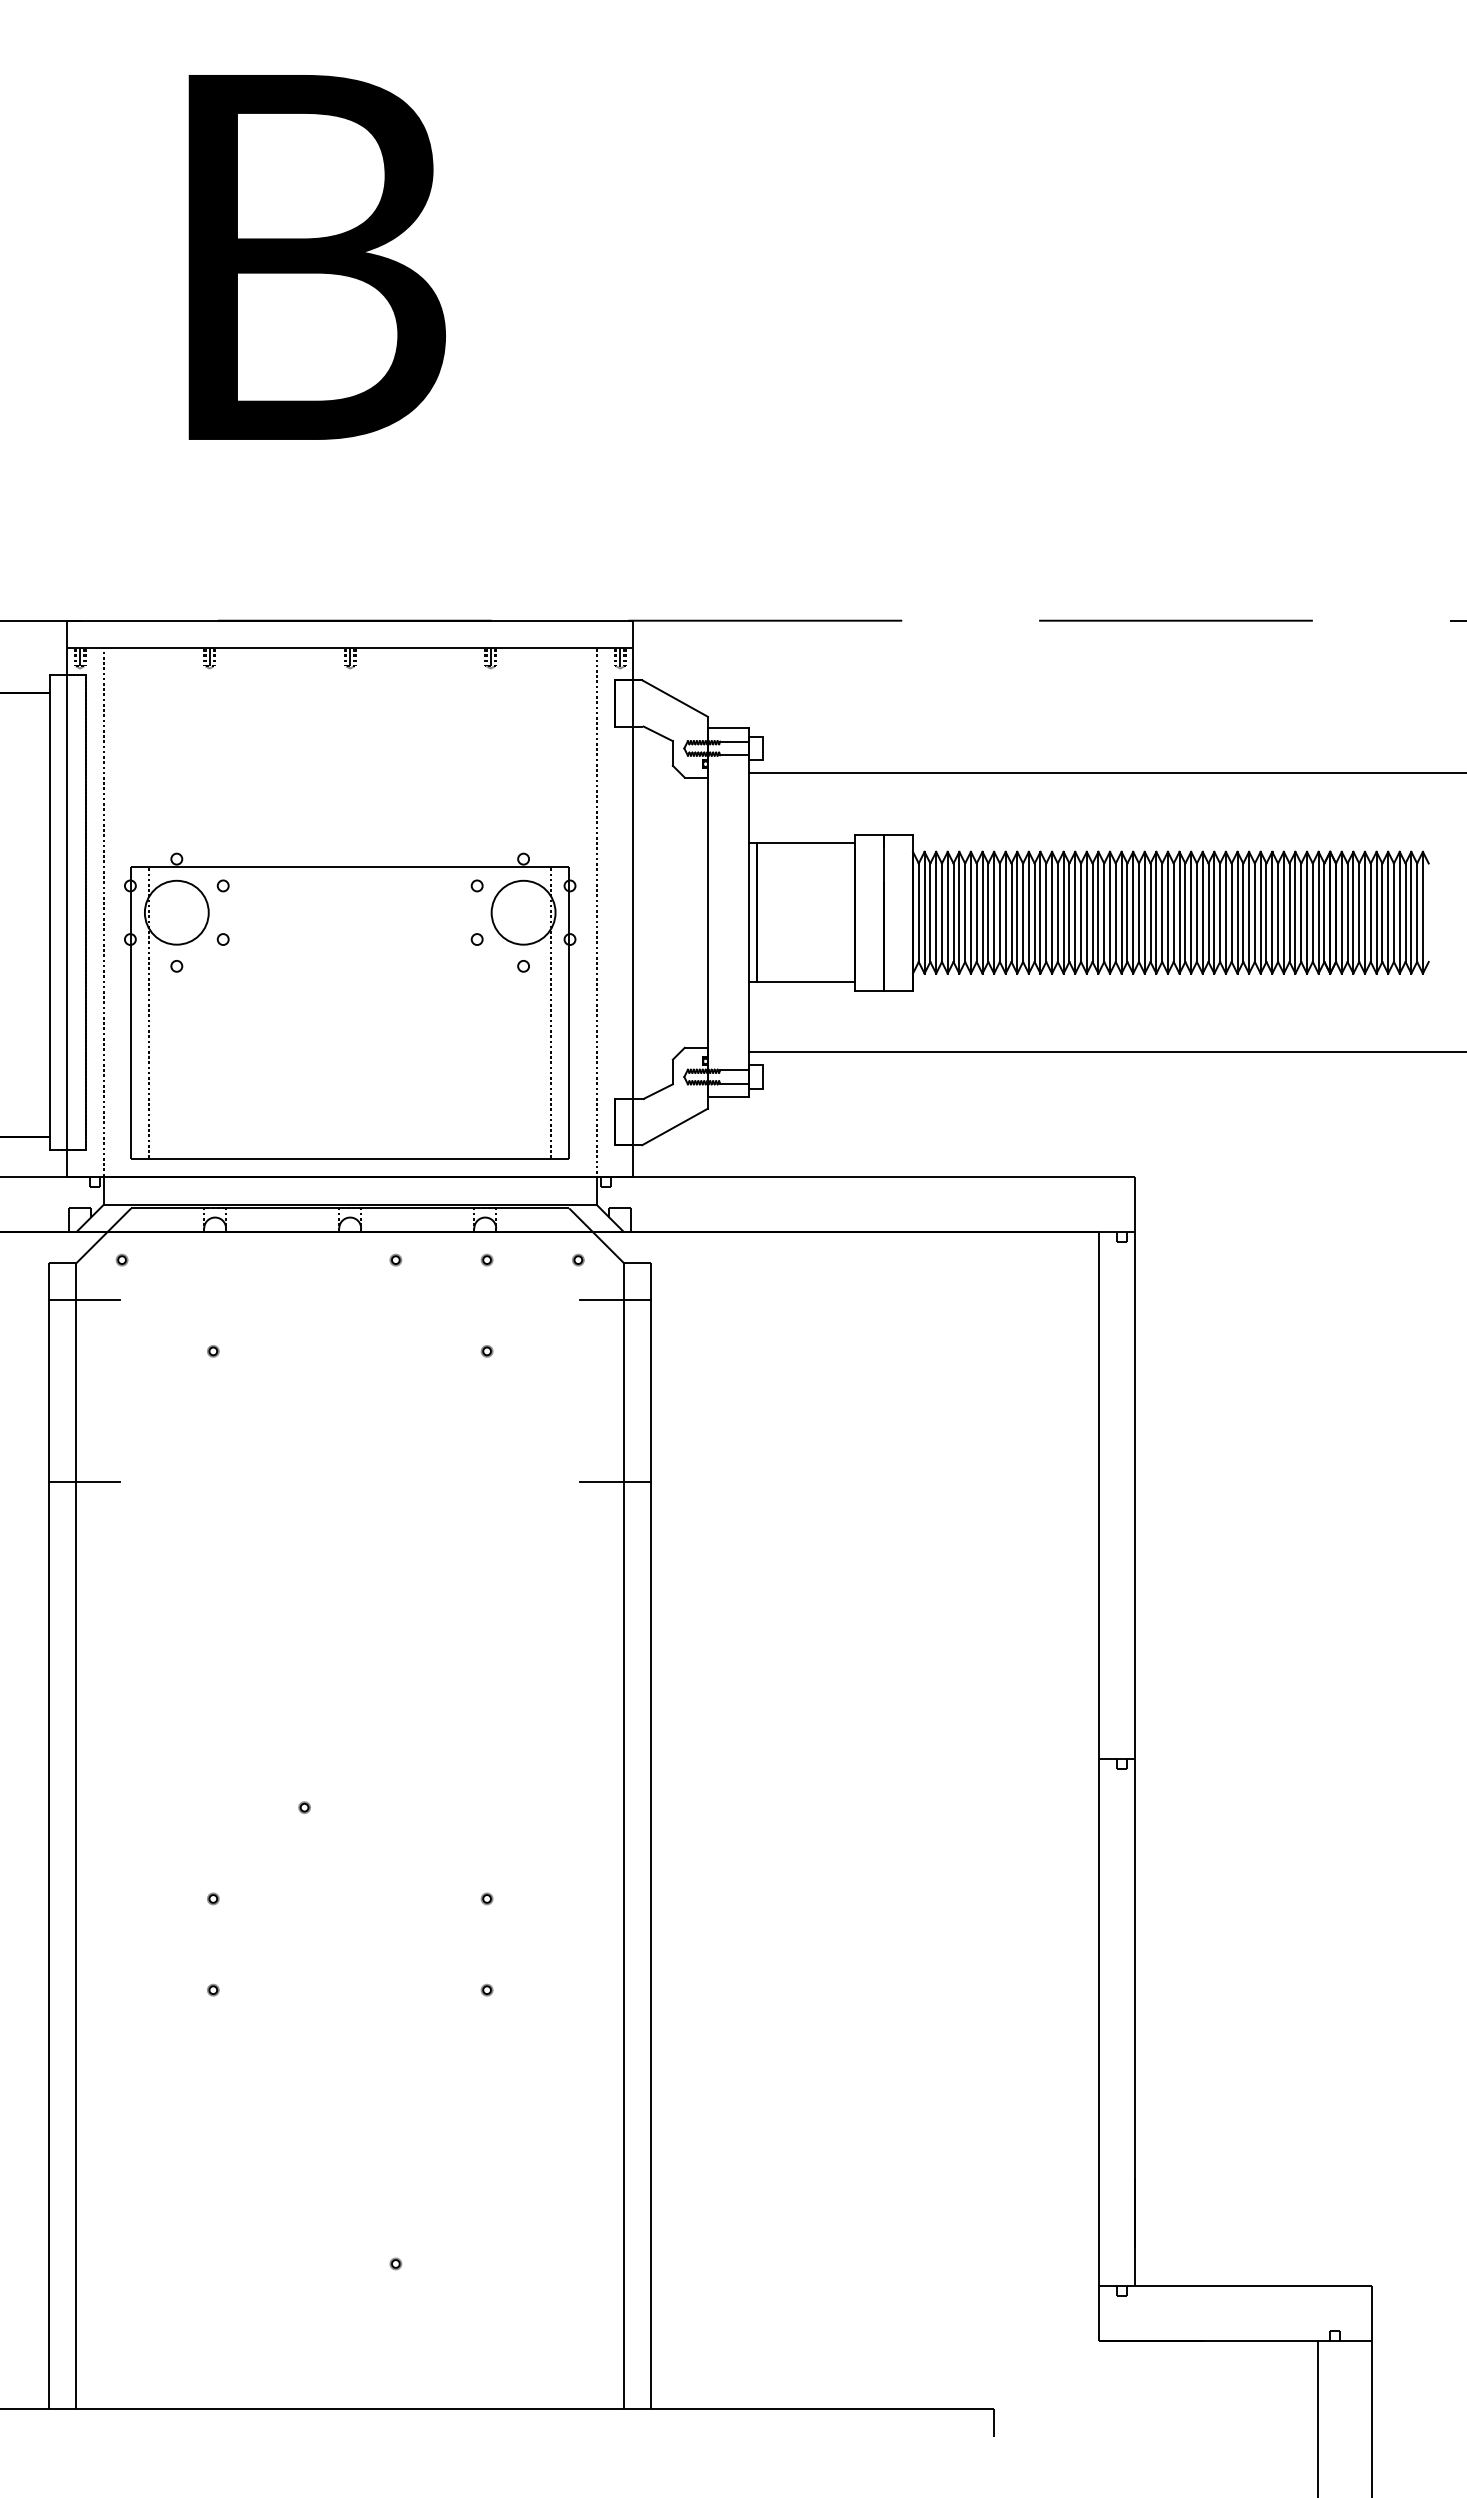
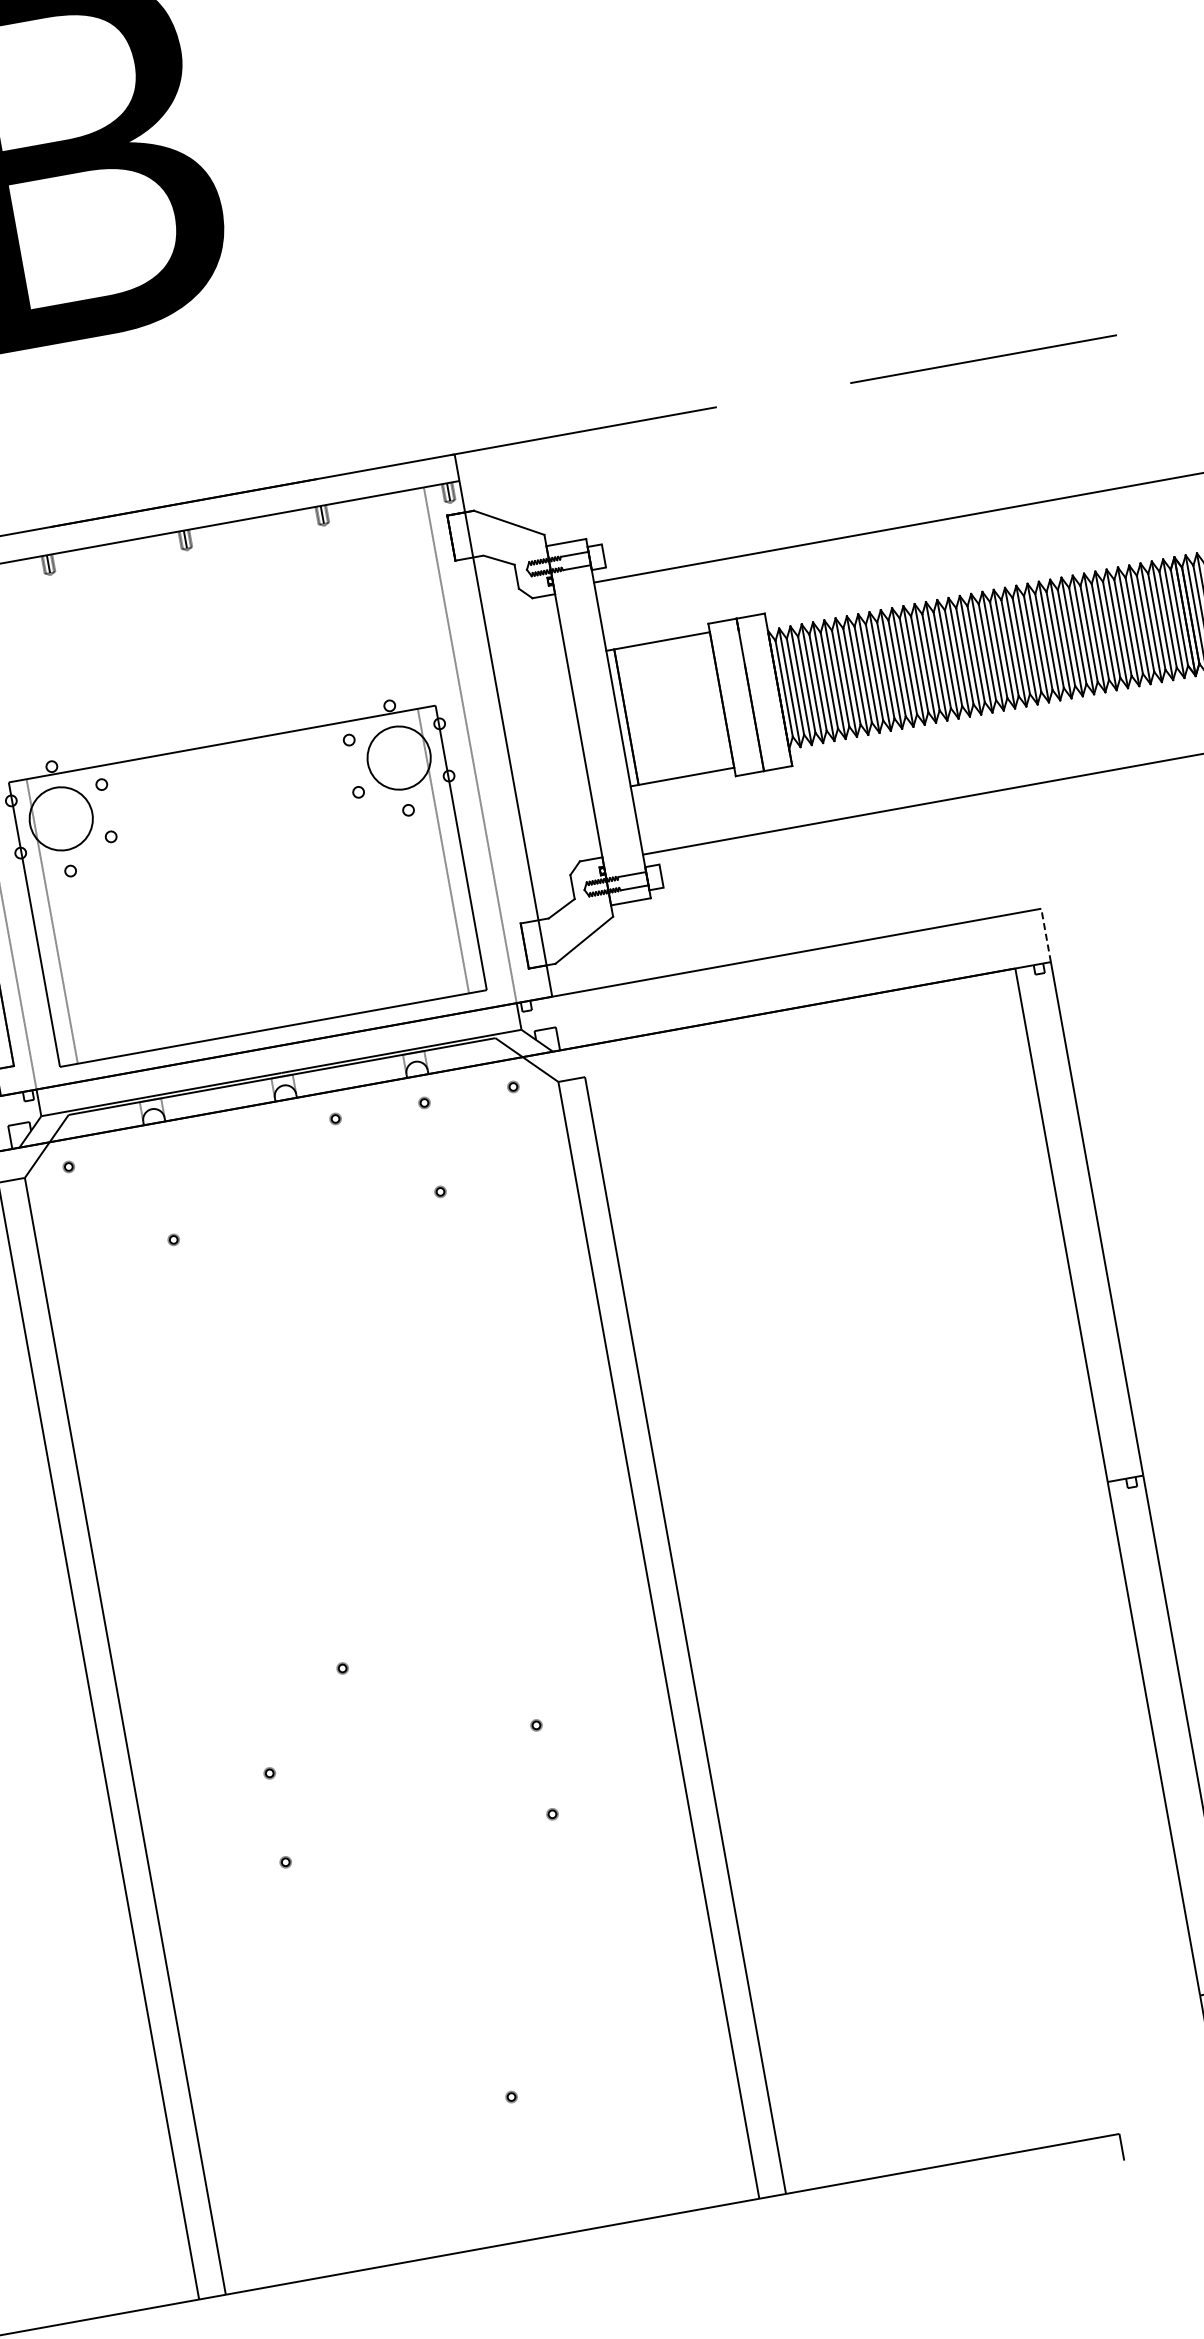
line: (1135, 1204) -> (1046, 935), solid -> dashed
line: (84, 1299) -> (39, 1211), removed
line: (615, 1299) -> (556, 1118), removed
line: (84, 1482) -> (71, 1390), removed
line: (615, 1482) -> (588, 1297), removed

